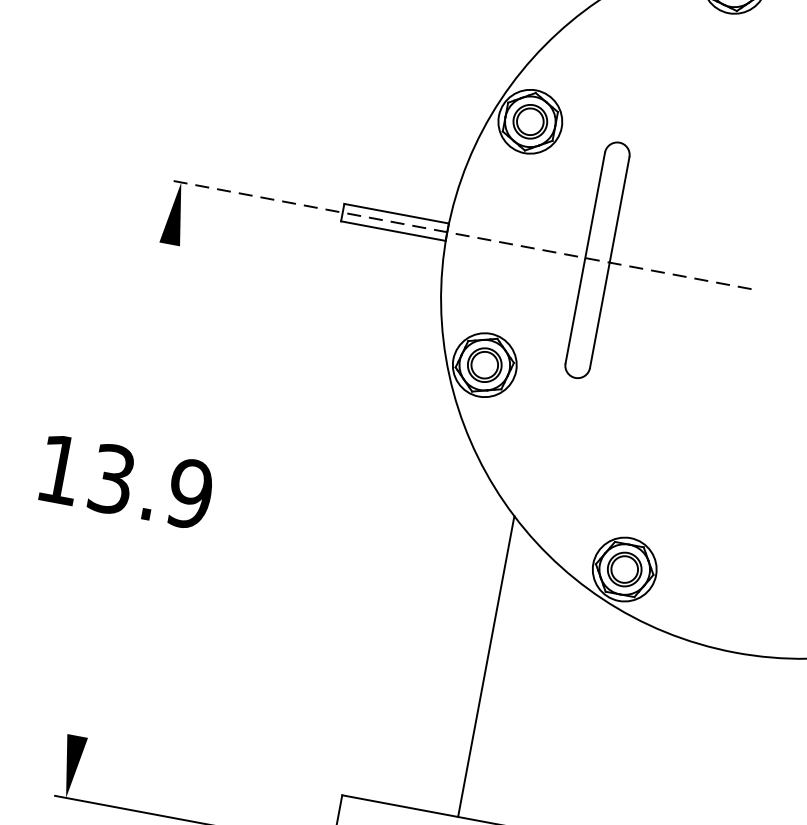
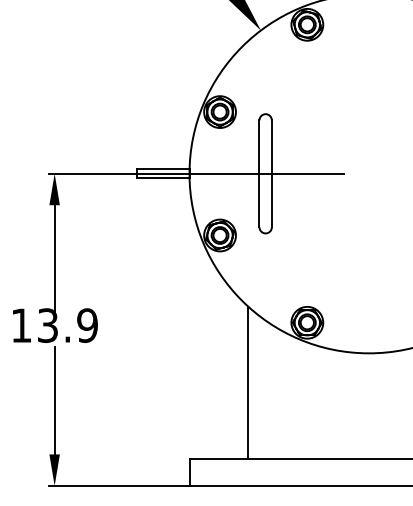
line: (459, 233) -> (195, 173), dashed -> solid
line: (149, 349) -> (54, 258), added
line: (97, 629) -> (54, 400), added

